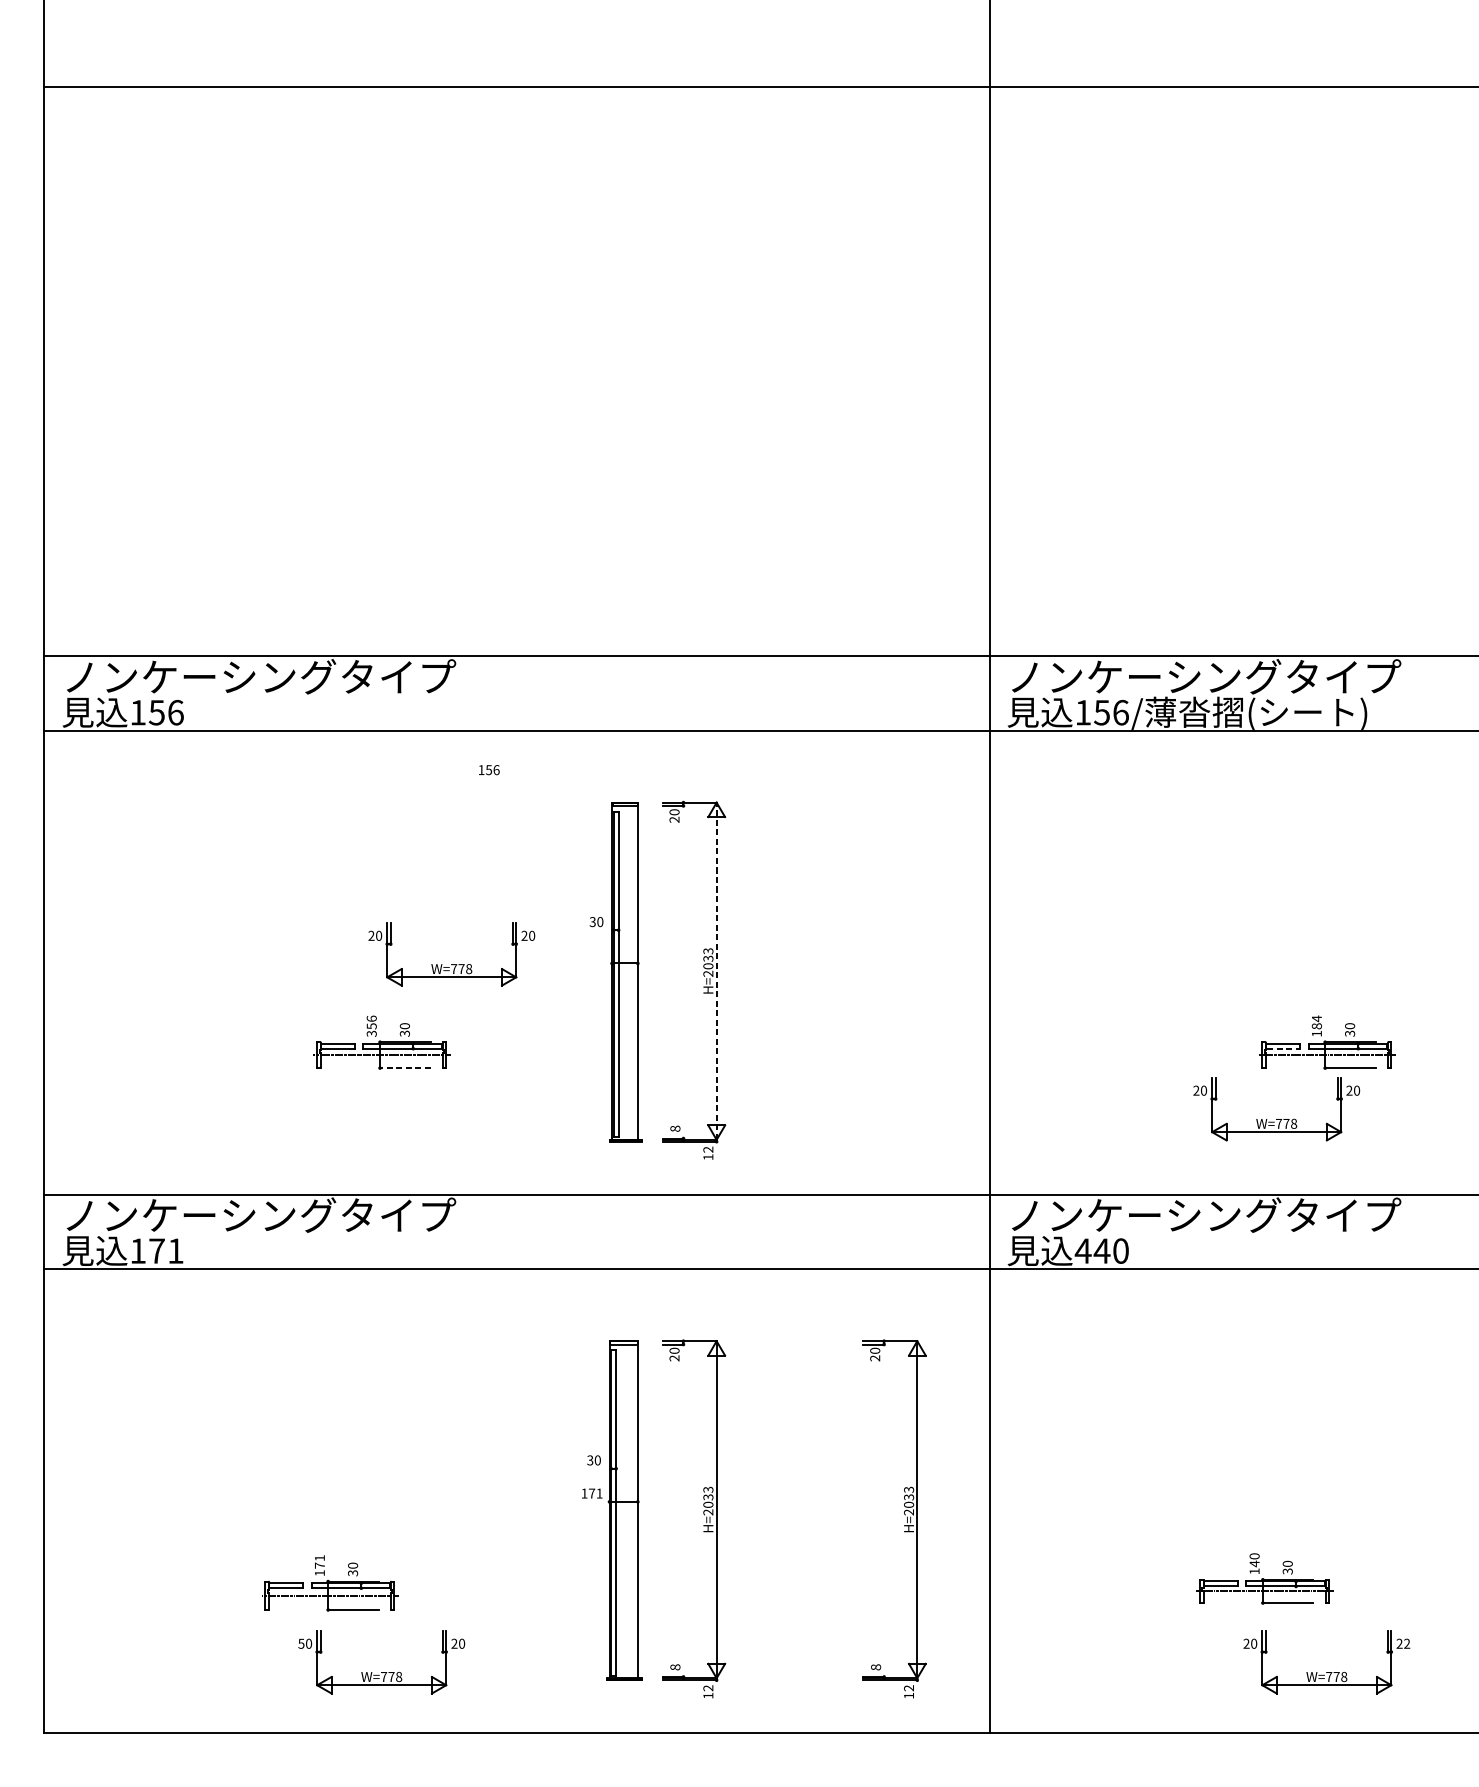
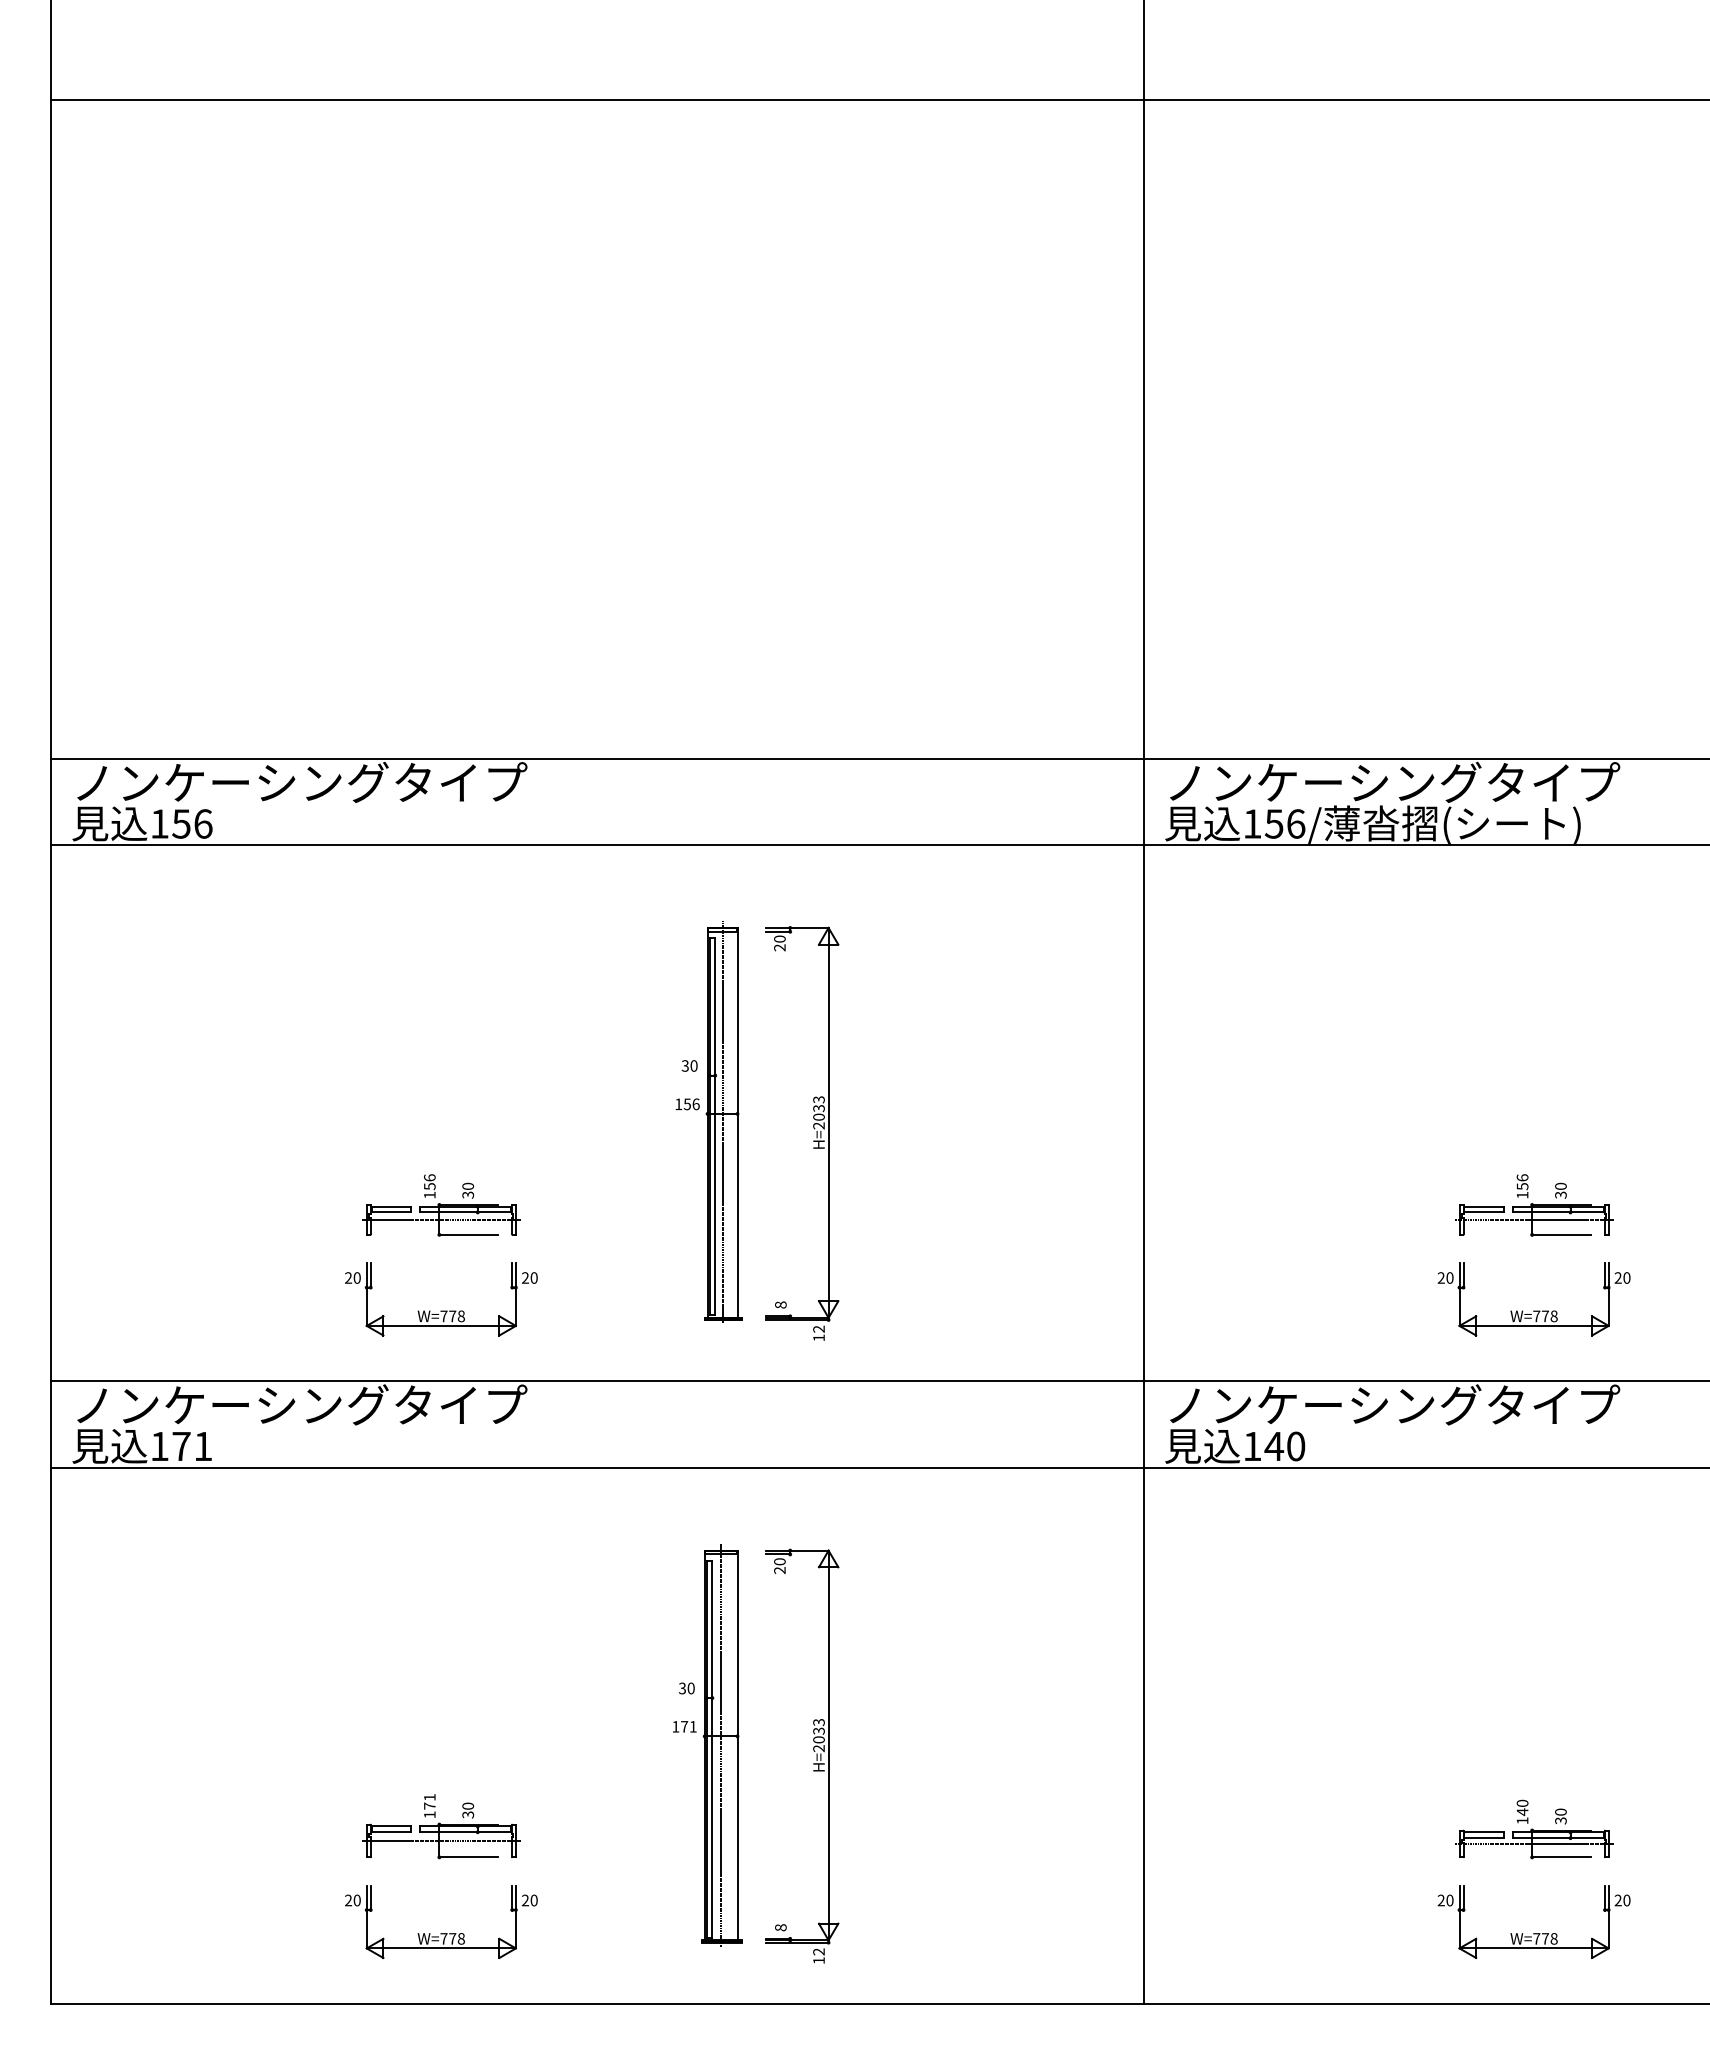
text: (489, 770) -> (687, 1104), moved
part: (451, 963) -> (441, 1310), moved
line: (624, 970) -> (722, 1122), added
line: (716, 970) -> (828, 1122), dashed -> solid
text: (1316, 1022) -> (1522, 1182), 184 -> 156
text: (371, 1033) -> (429, 1194), 356 -> 156
line: (1283, 1048) -> (1484, 1212), dashed -> solid
line: (405, 1067) -> (468, 1234), dashed -> solid
part: (1276, 1118) -> (1533, 1310), moved
text: (1083, 1251) -> (1252, 1446), 440 -> 140
line: (624, 1509) -> (721, 1745), added
part: (904, 1514) -> (1045, 1750), removed
part: (1264, 1578) -> (1534, 1829), moved
part: (329, 1583) -> (441, 1826), moved
text: (301, 1643) -> (348, 1900), 50 -> 20
text: (1406, 1643) -> (1626, 1900), 22 -> 20

